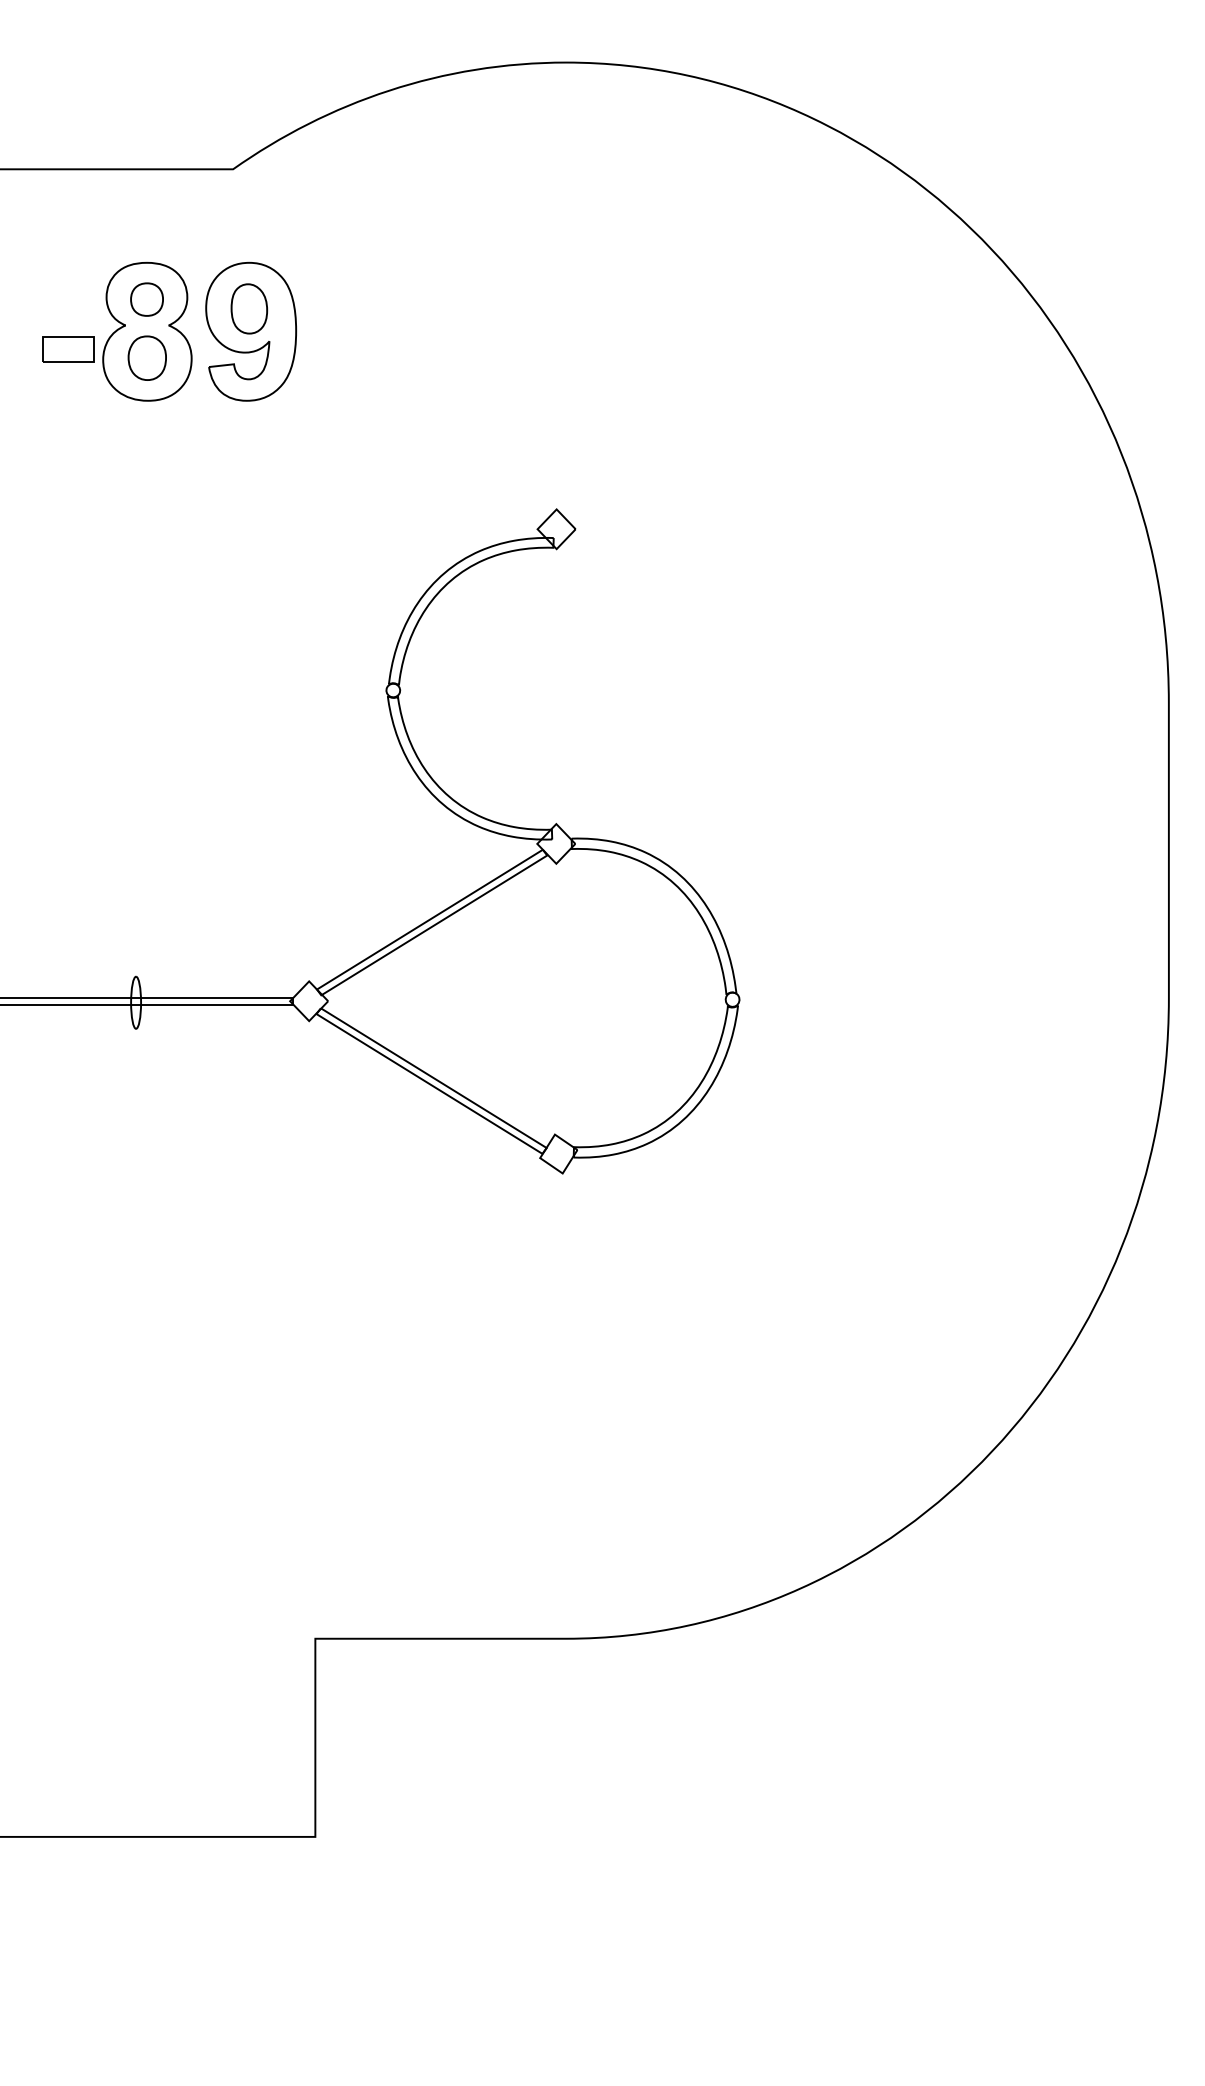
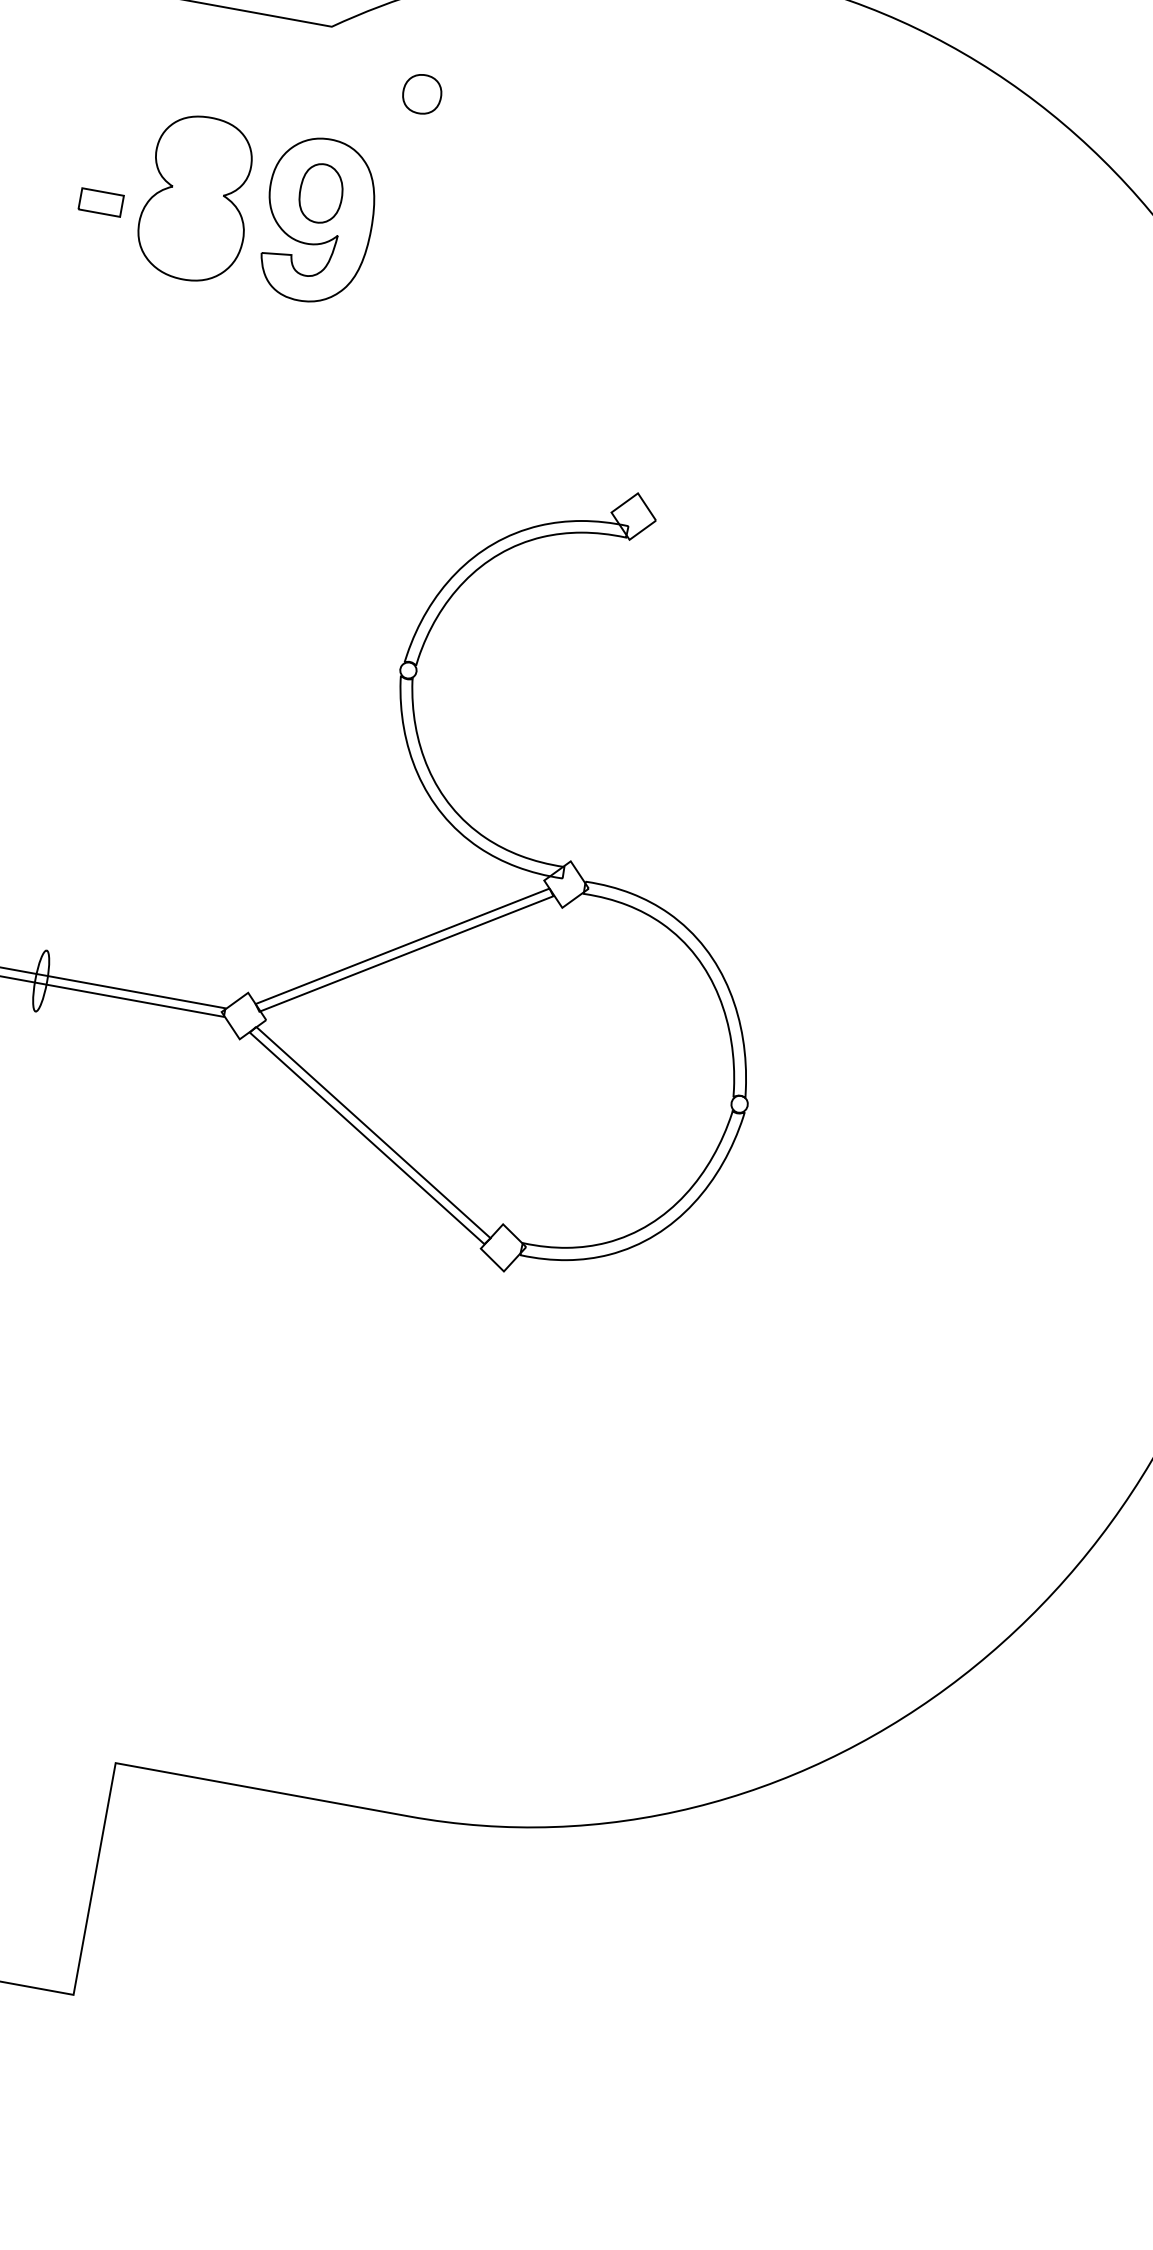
part: (146, 299) -> (421, 94), moved
part: (68, 349) -> (101, 202), size x0.7
part: (146, 357) -> (190, 228), removed

